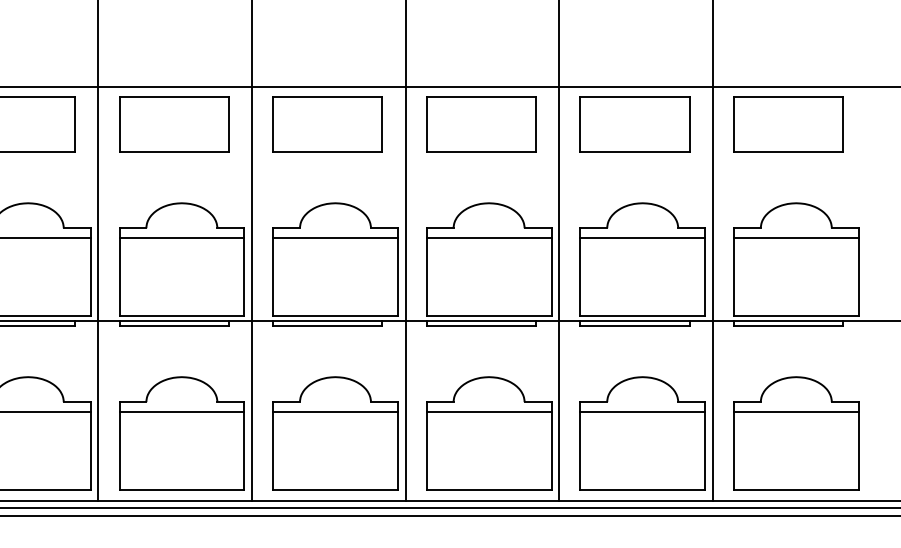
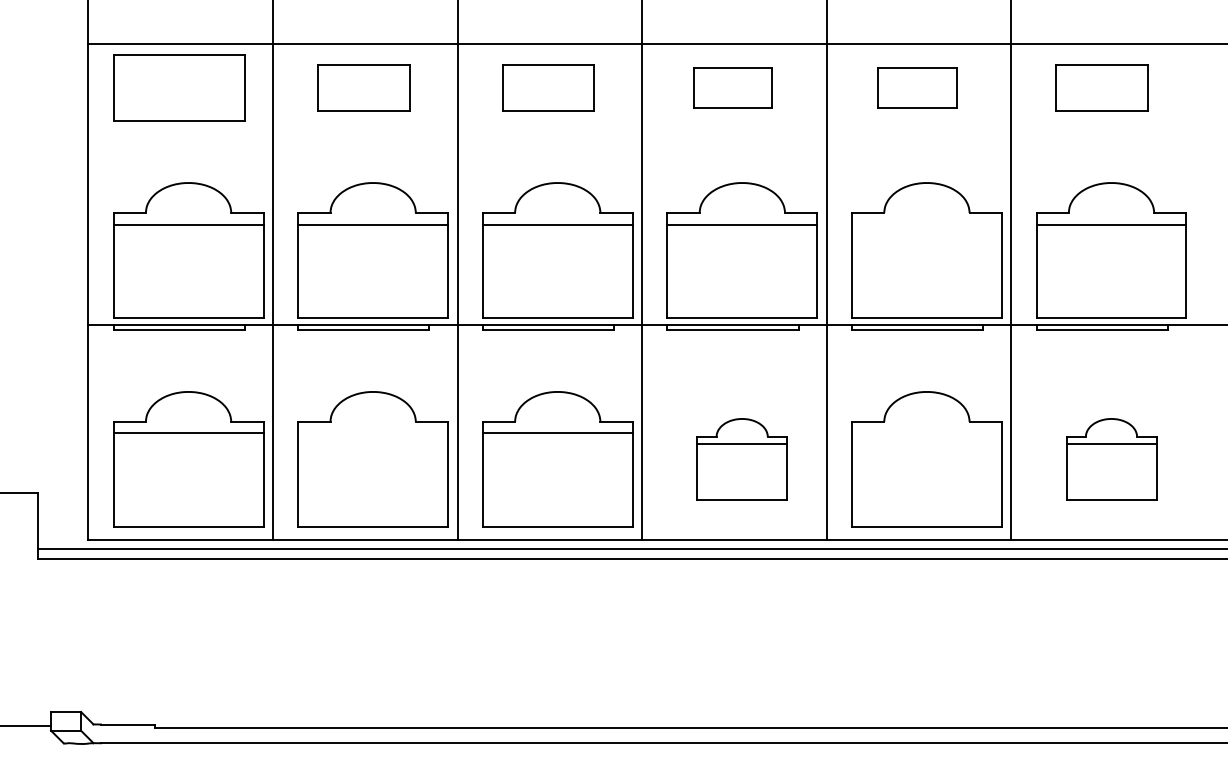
part: (173, 123) -> (363, 87), size x0.7
part: (327, 123) -> (548, 87), size x0.7
part: (480, 123) -> (732, 87), size x0.6
part: (634, 123) -> (917, 87), size x0.6
part: (788, 123) -> (1102, 87), size x0.7
line: (642, 237) -> (926, 224), removed
line: (182, 411) -> (373, 433), removed
line: (642, 411) -> (926, 433), removed
part: (488, 433) -> (741, 459), size x0.6
part: (796, 433) -> (1111, 459), size x0.6

